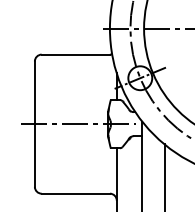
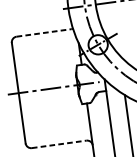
line: (76, 54) -> (44, 32), solid -> dashed
line: (76, 193) -> (59, 144), solid -> dashed

